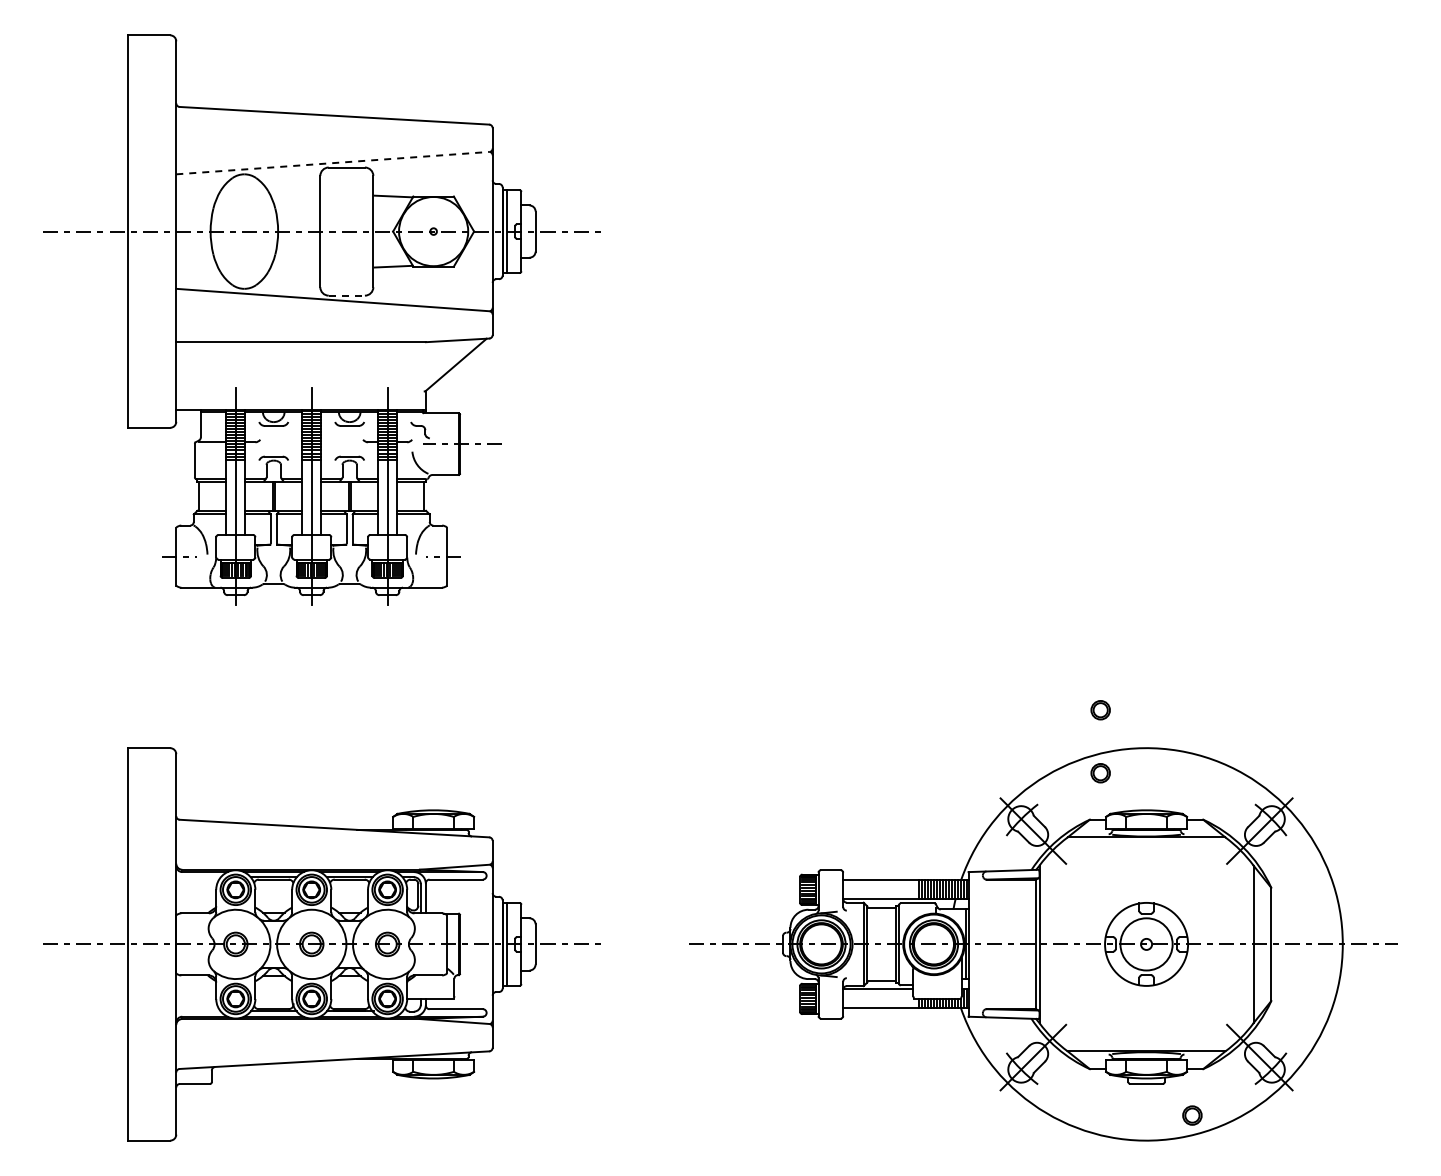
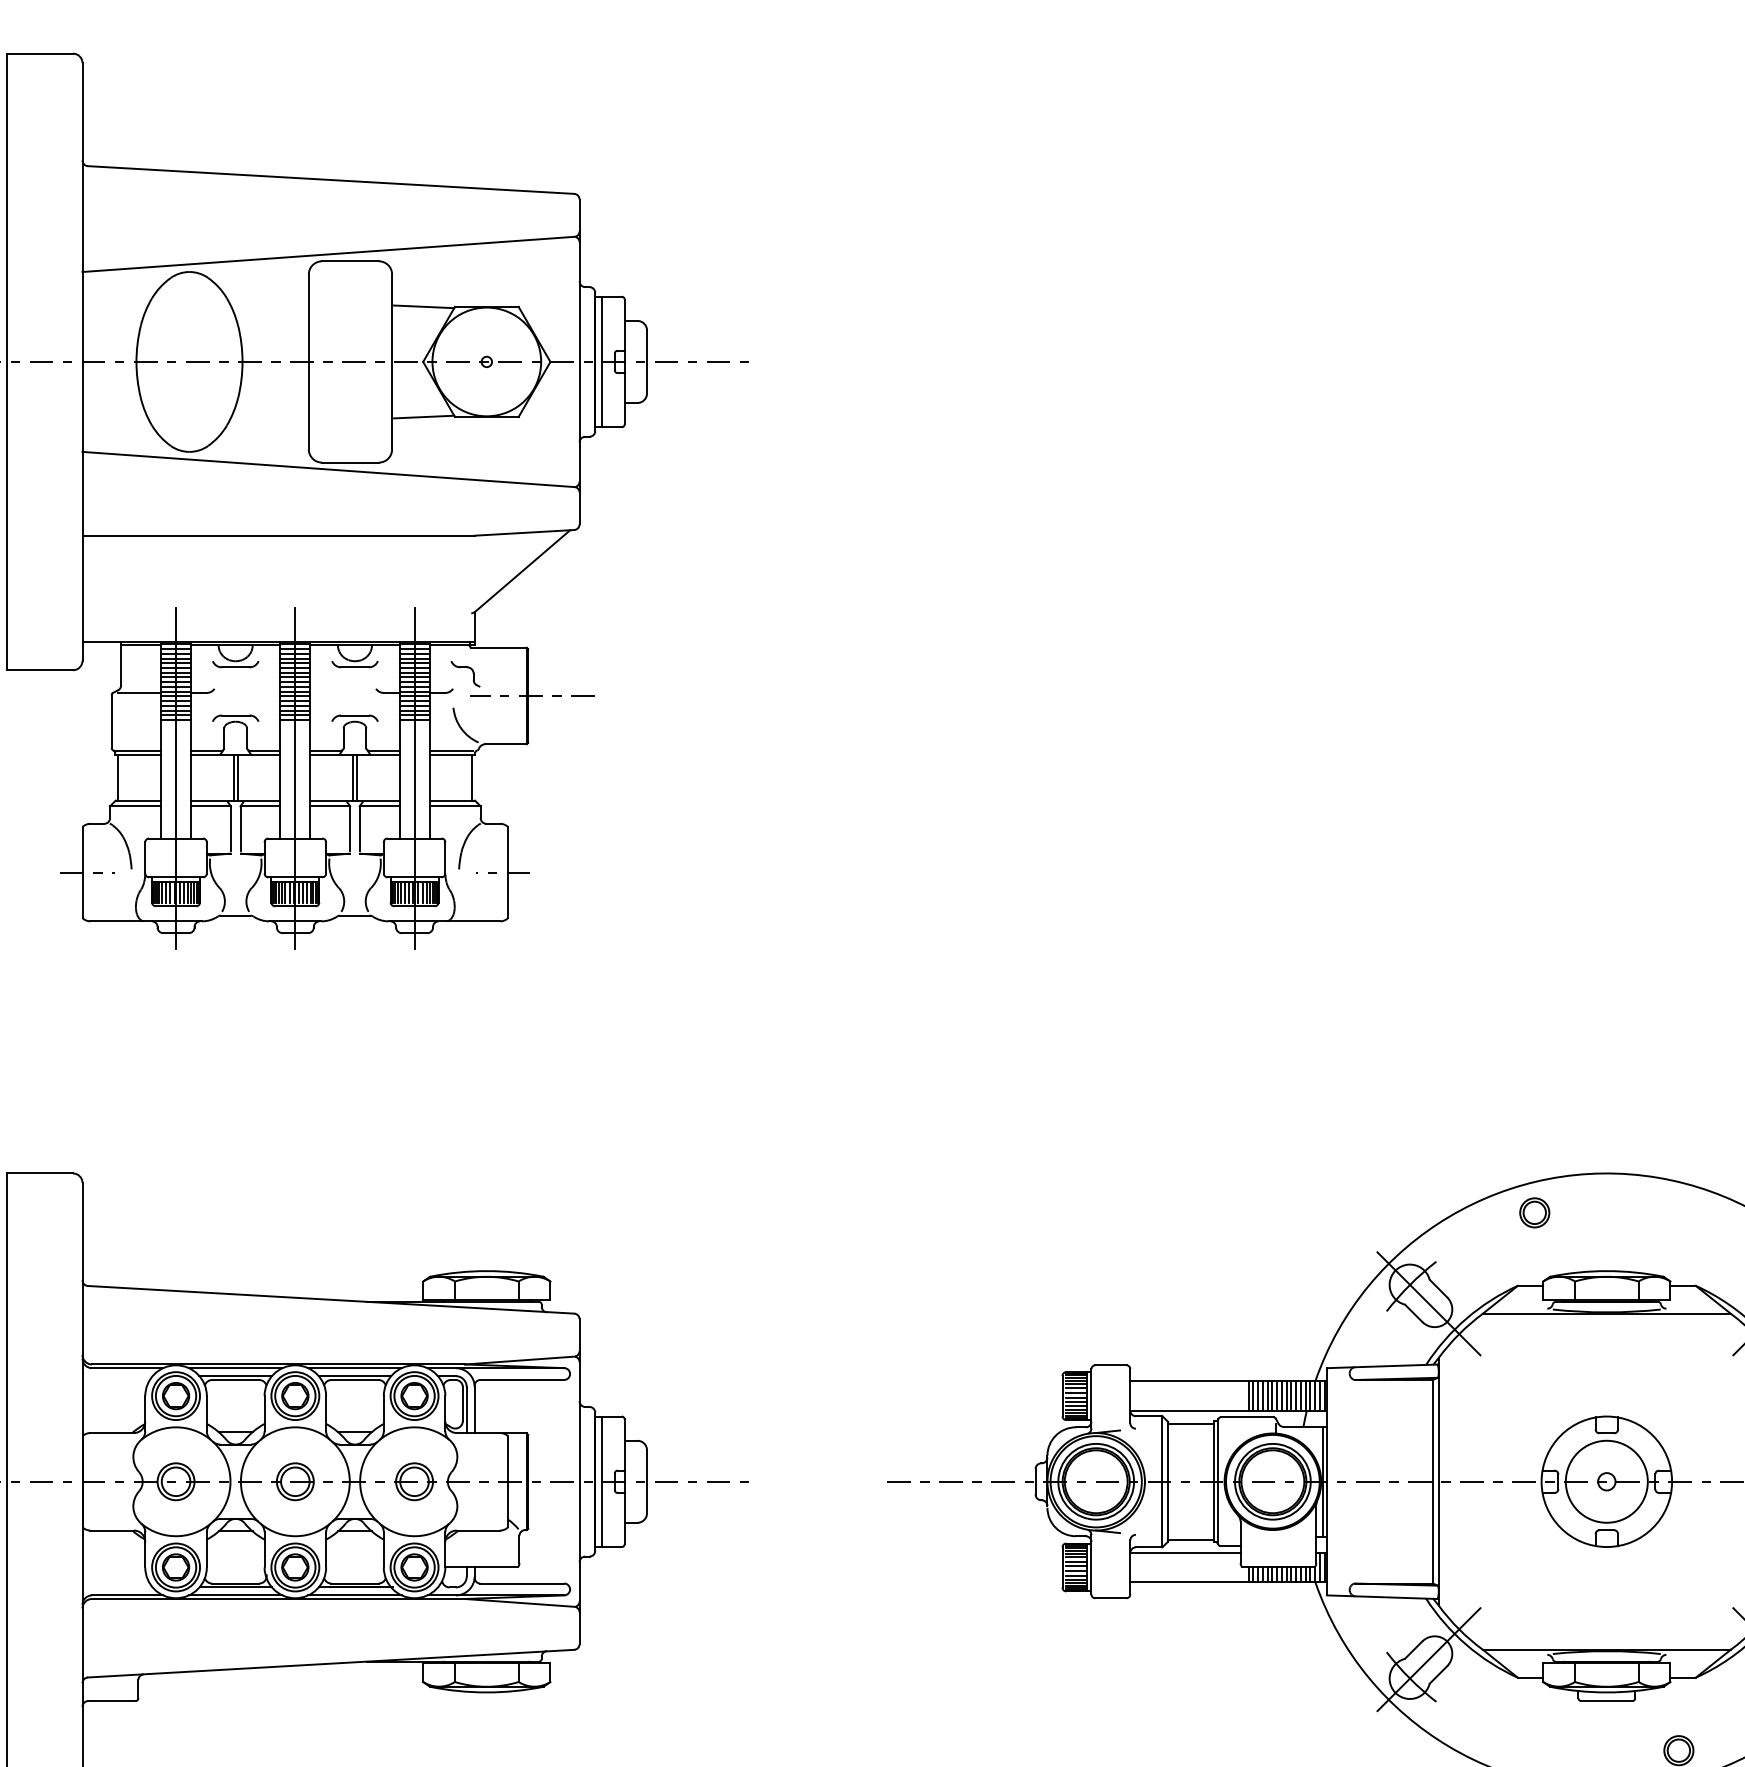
line: (333, 163) -> (329, 254), dashed -> solid
line: (347, 295) -> (351, 462), dashed -> solid
part: (1100, 710) -> (1534, 1114), removed

